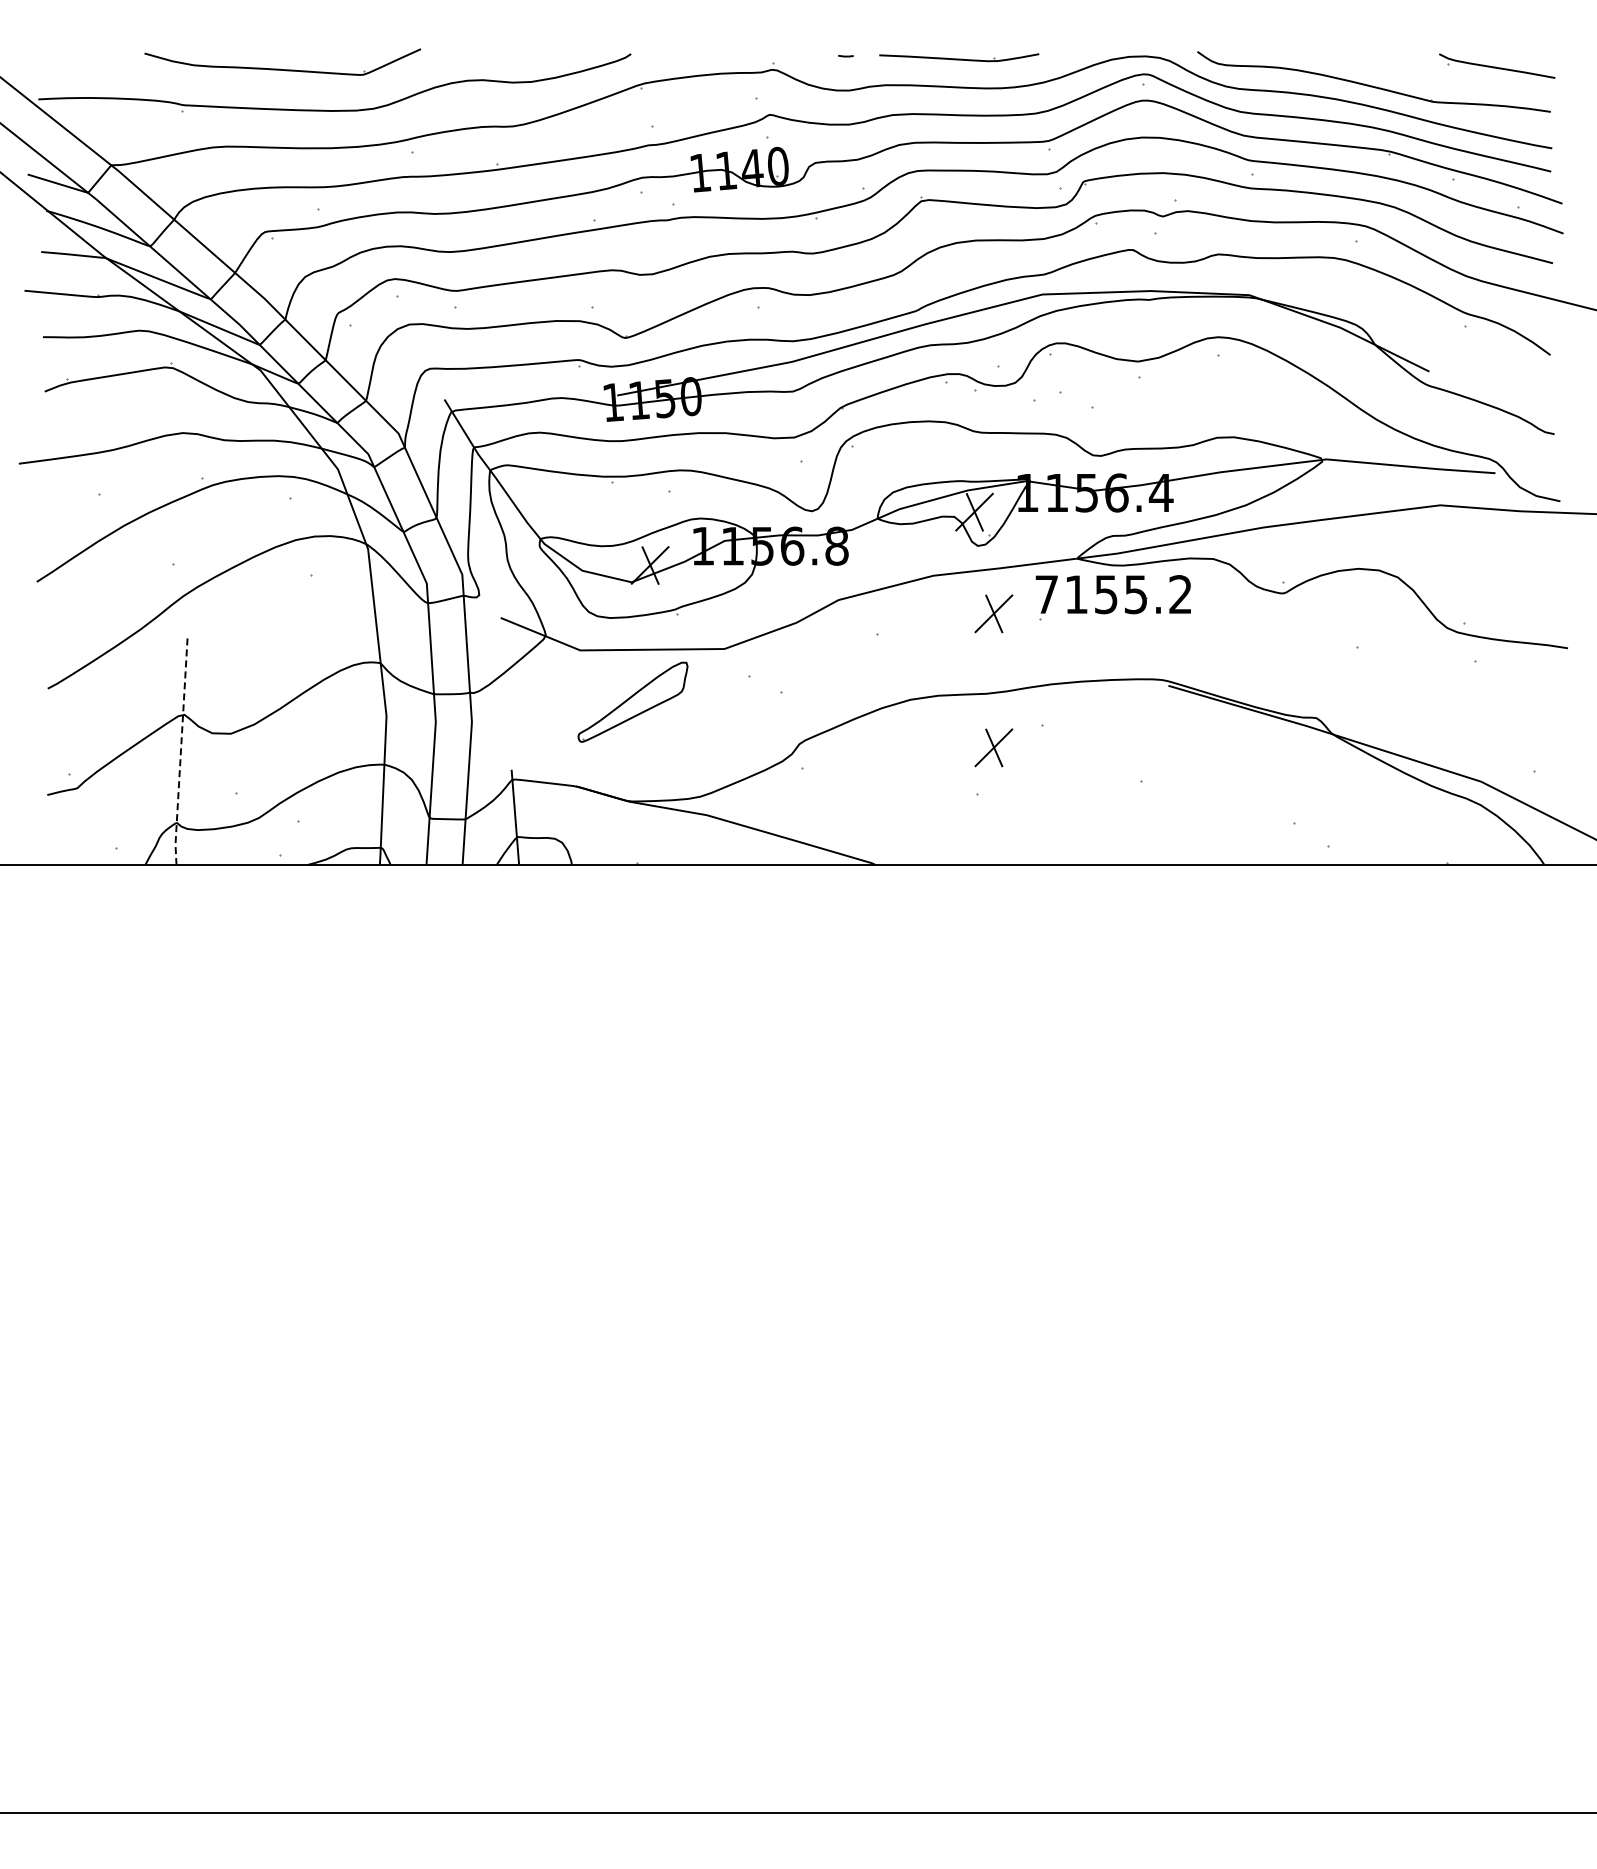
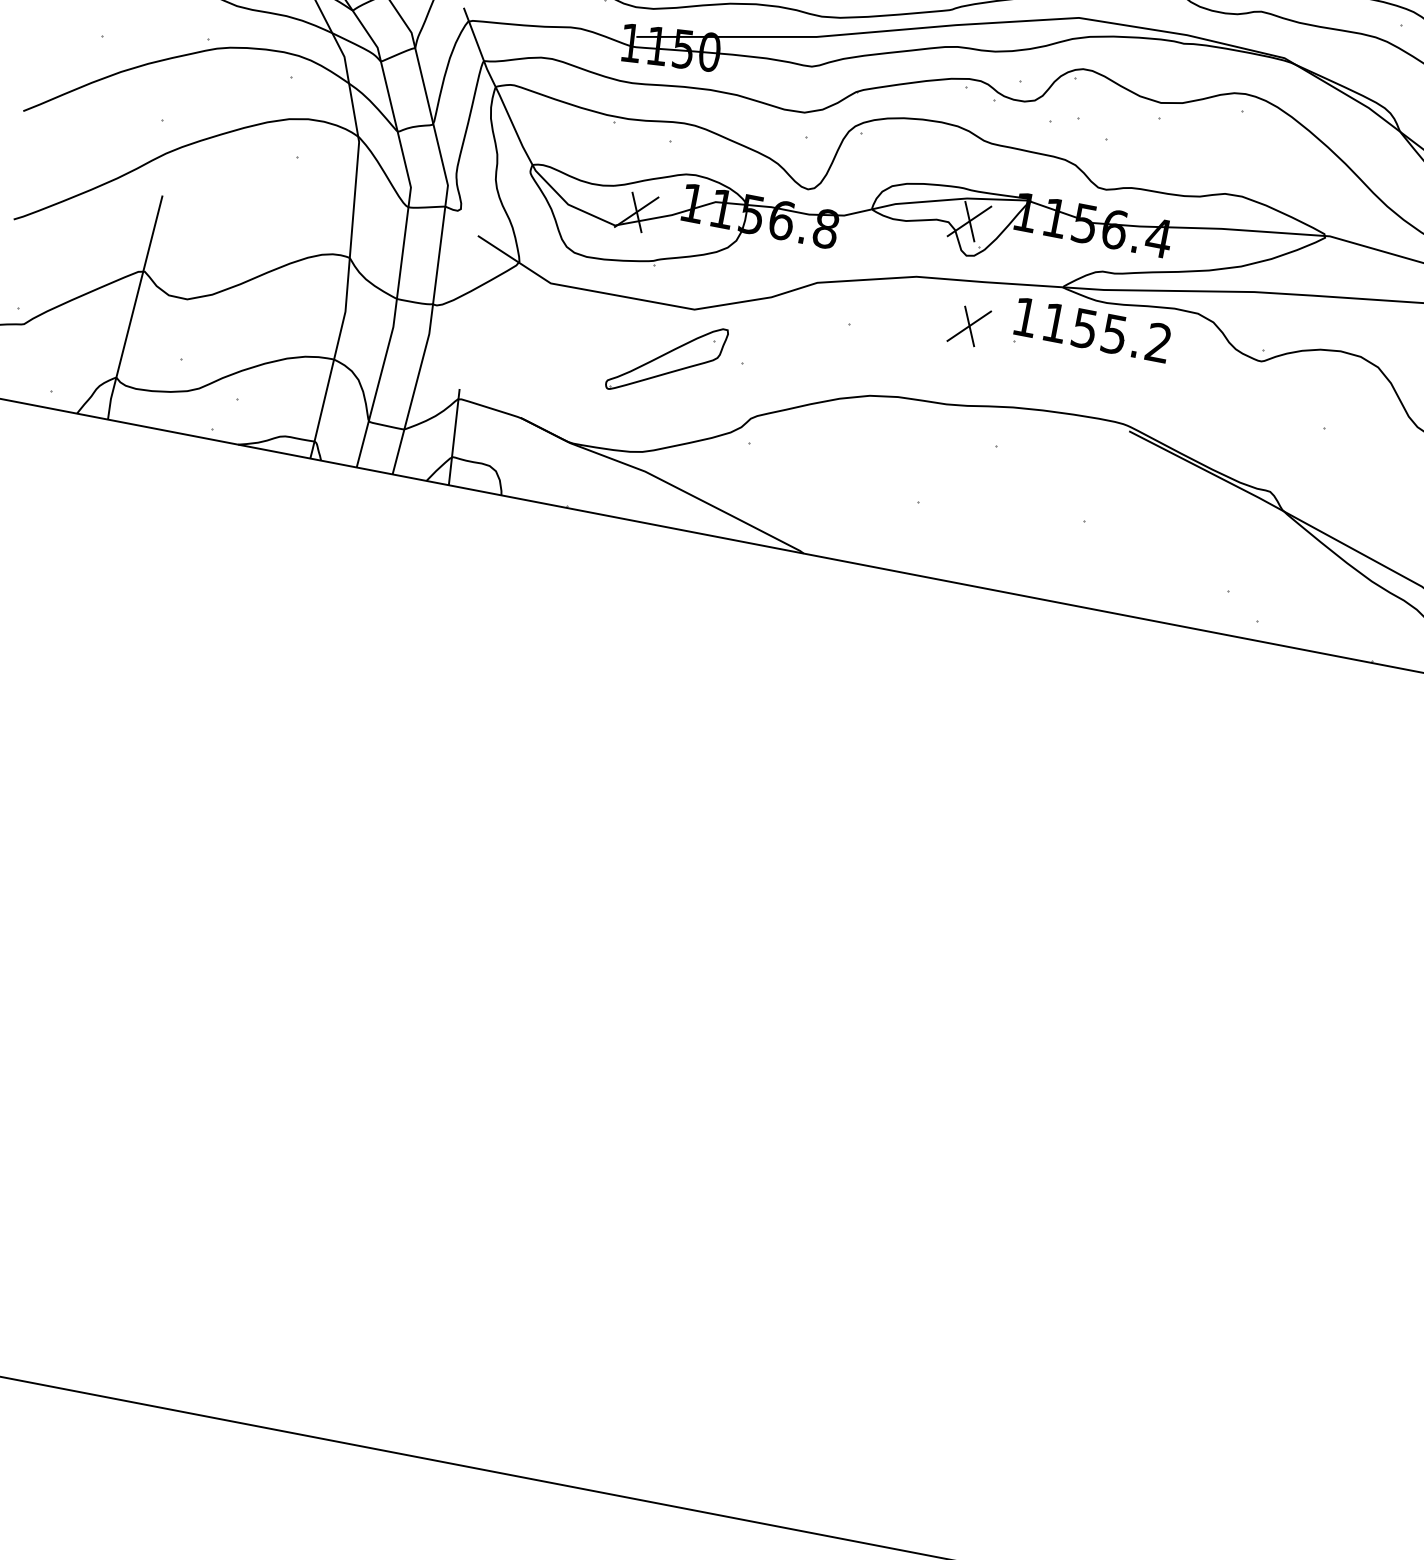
text: (1046, 594) -> (1025, 317), 7155.2 -> 1155.2
part: (632, 701) -> (666, 358), moved
part: (993, 747) -> (943, 459), removed
line: (180, 752) -> (133, 308), dashed -> solid

